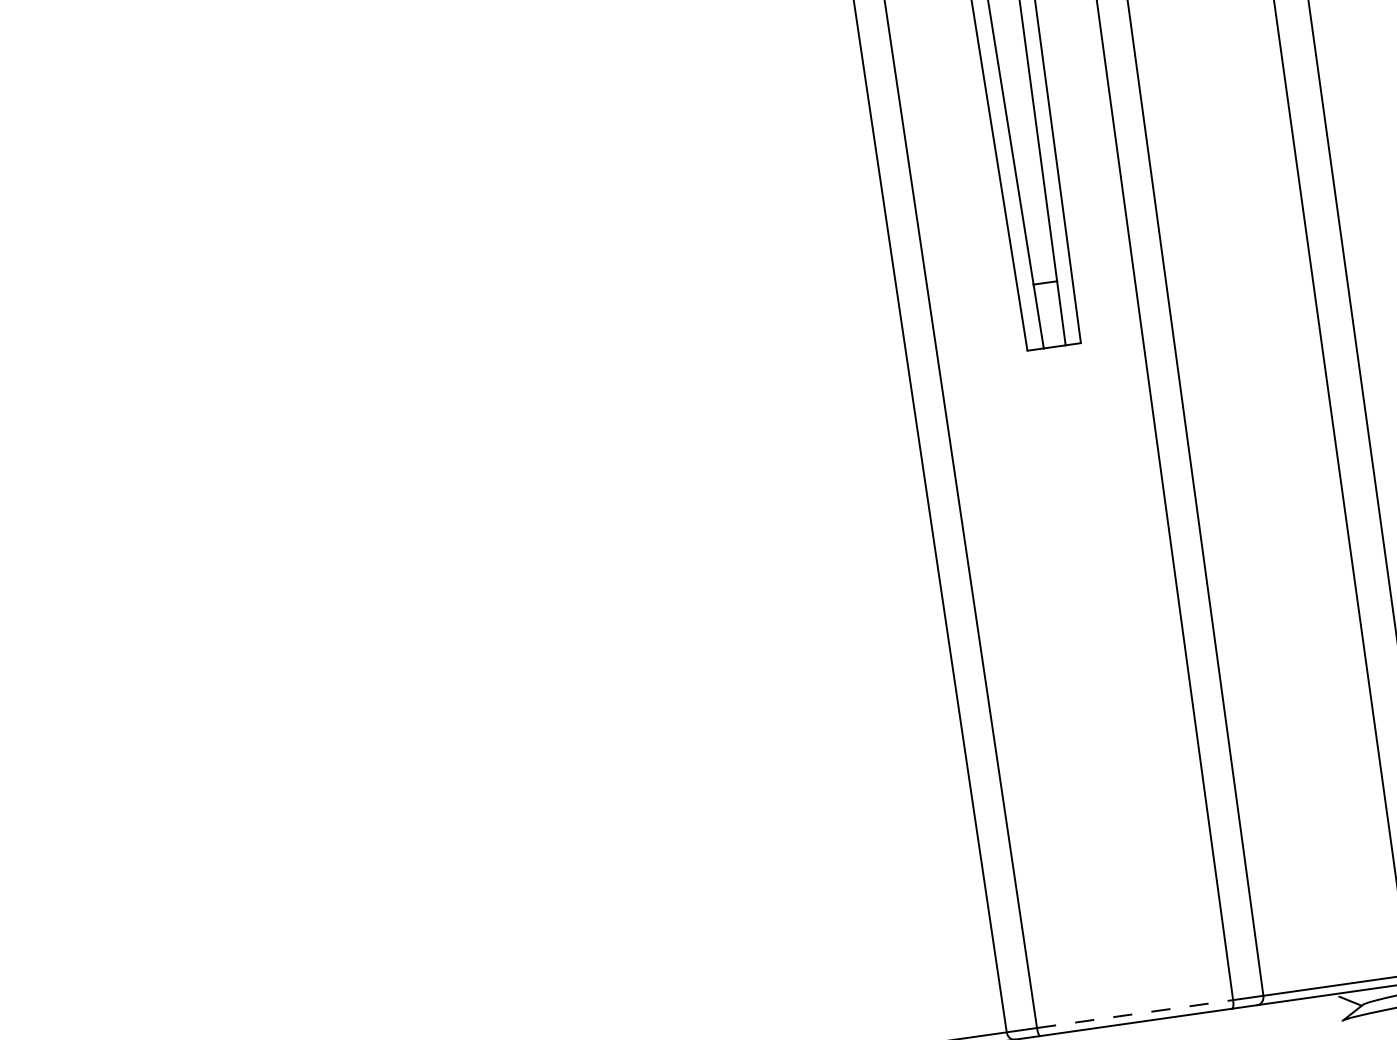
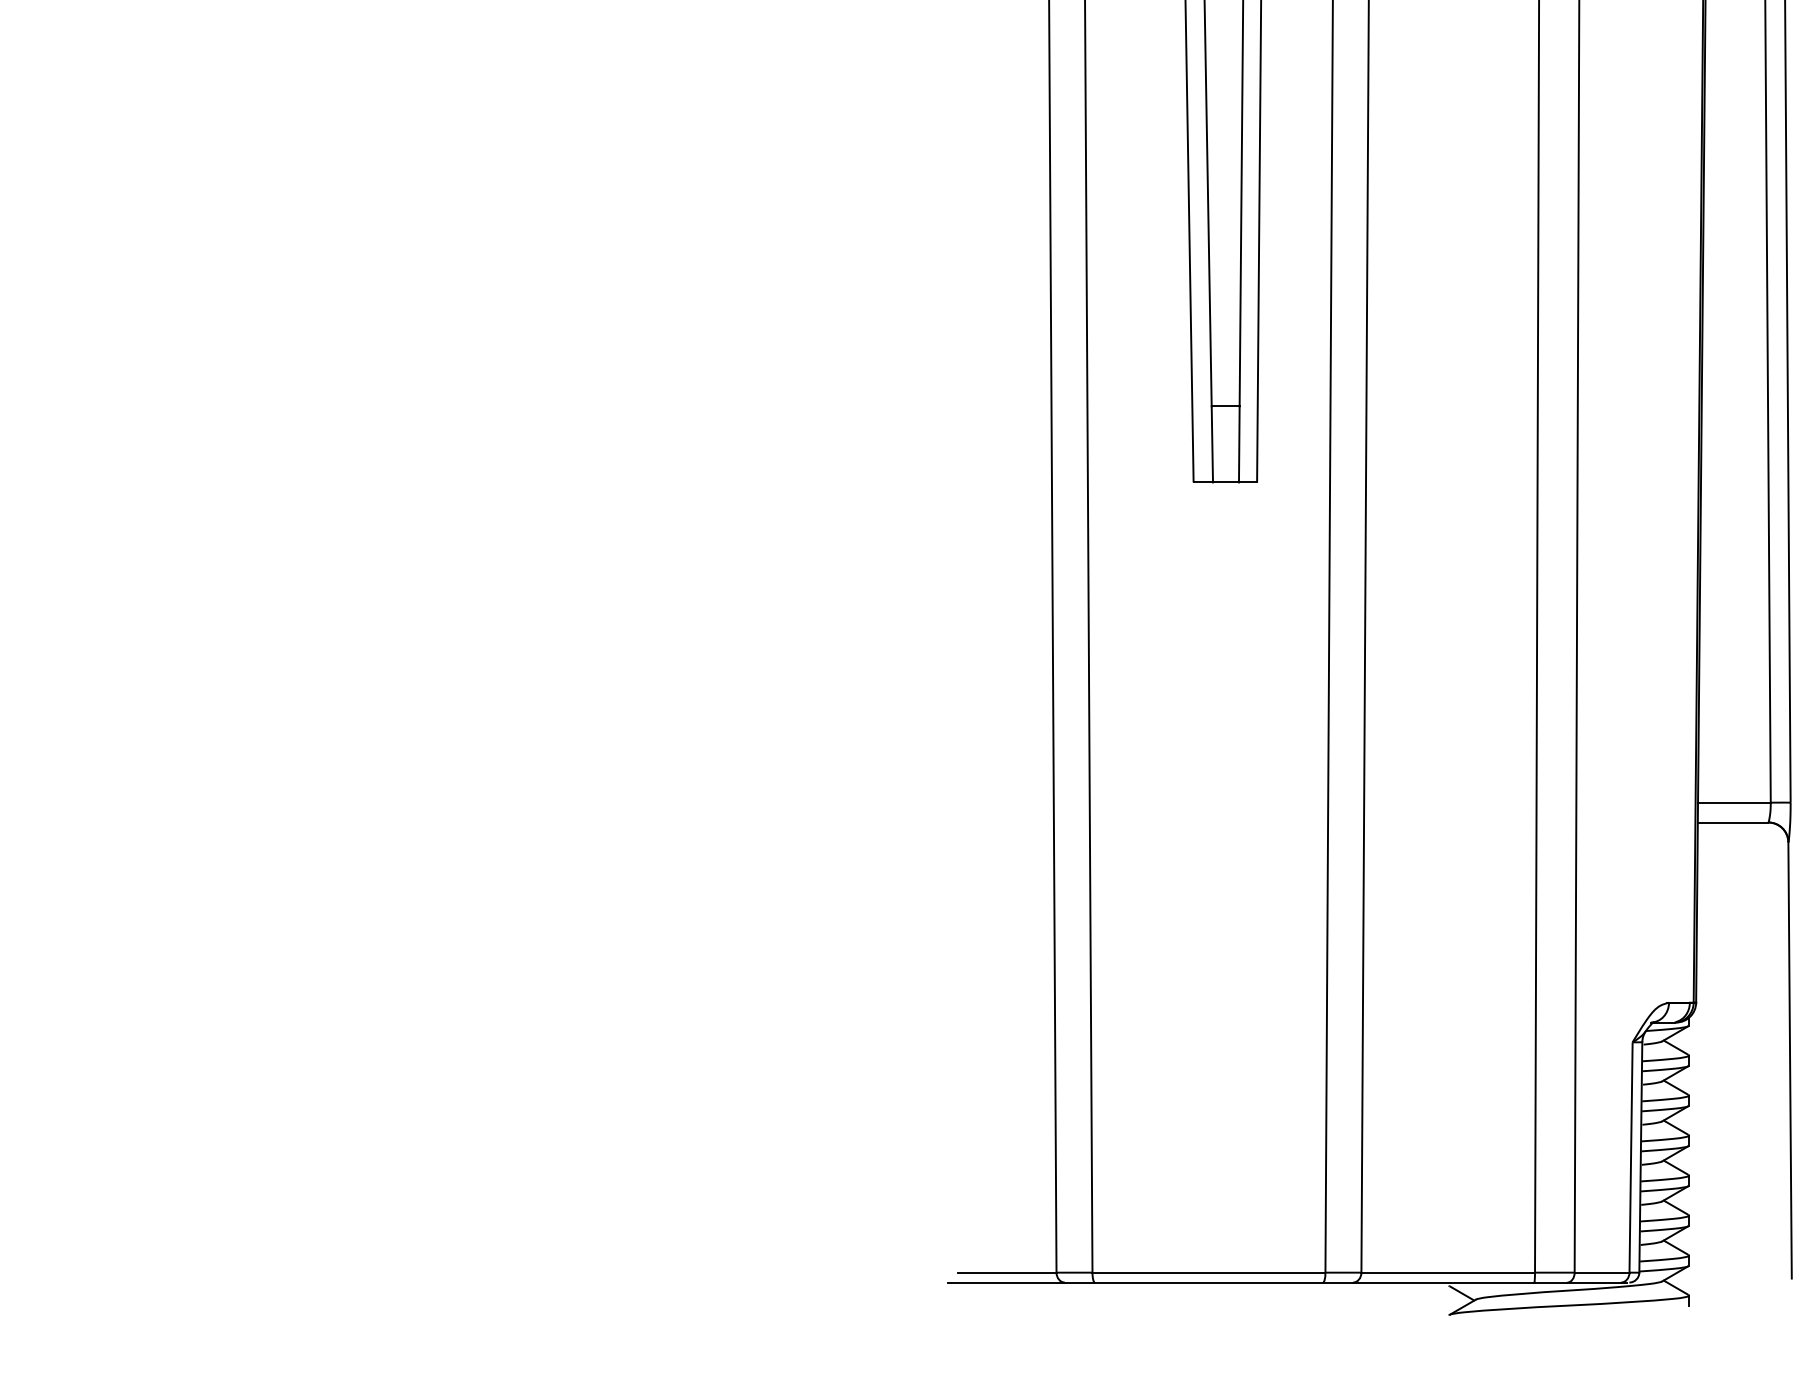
line: (1135, 1013) -> (1209, 1272), dashed -> solid

